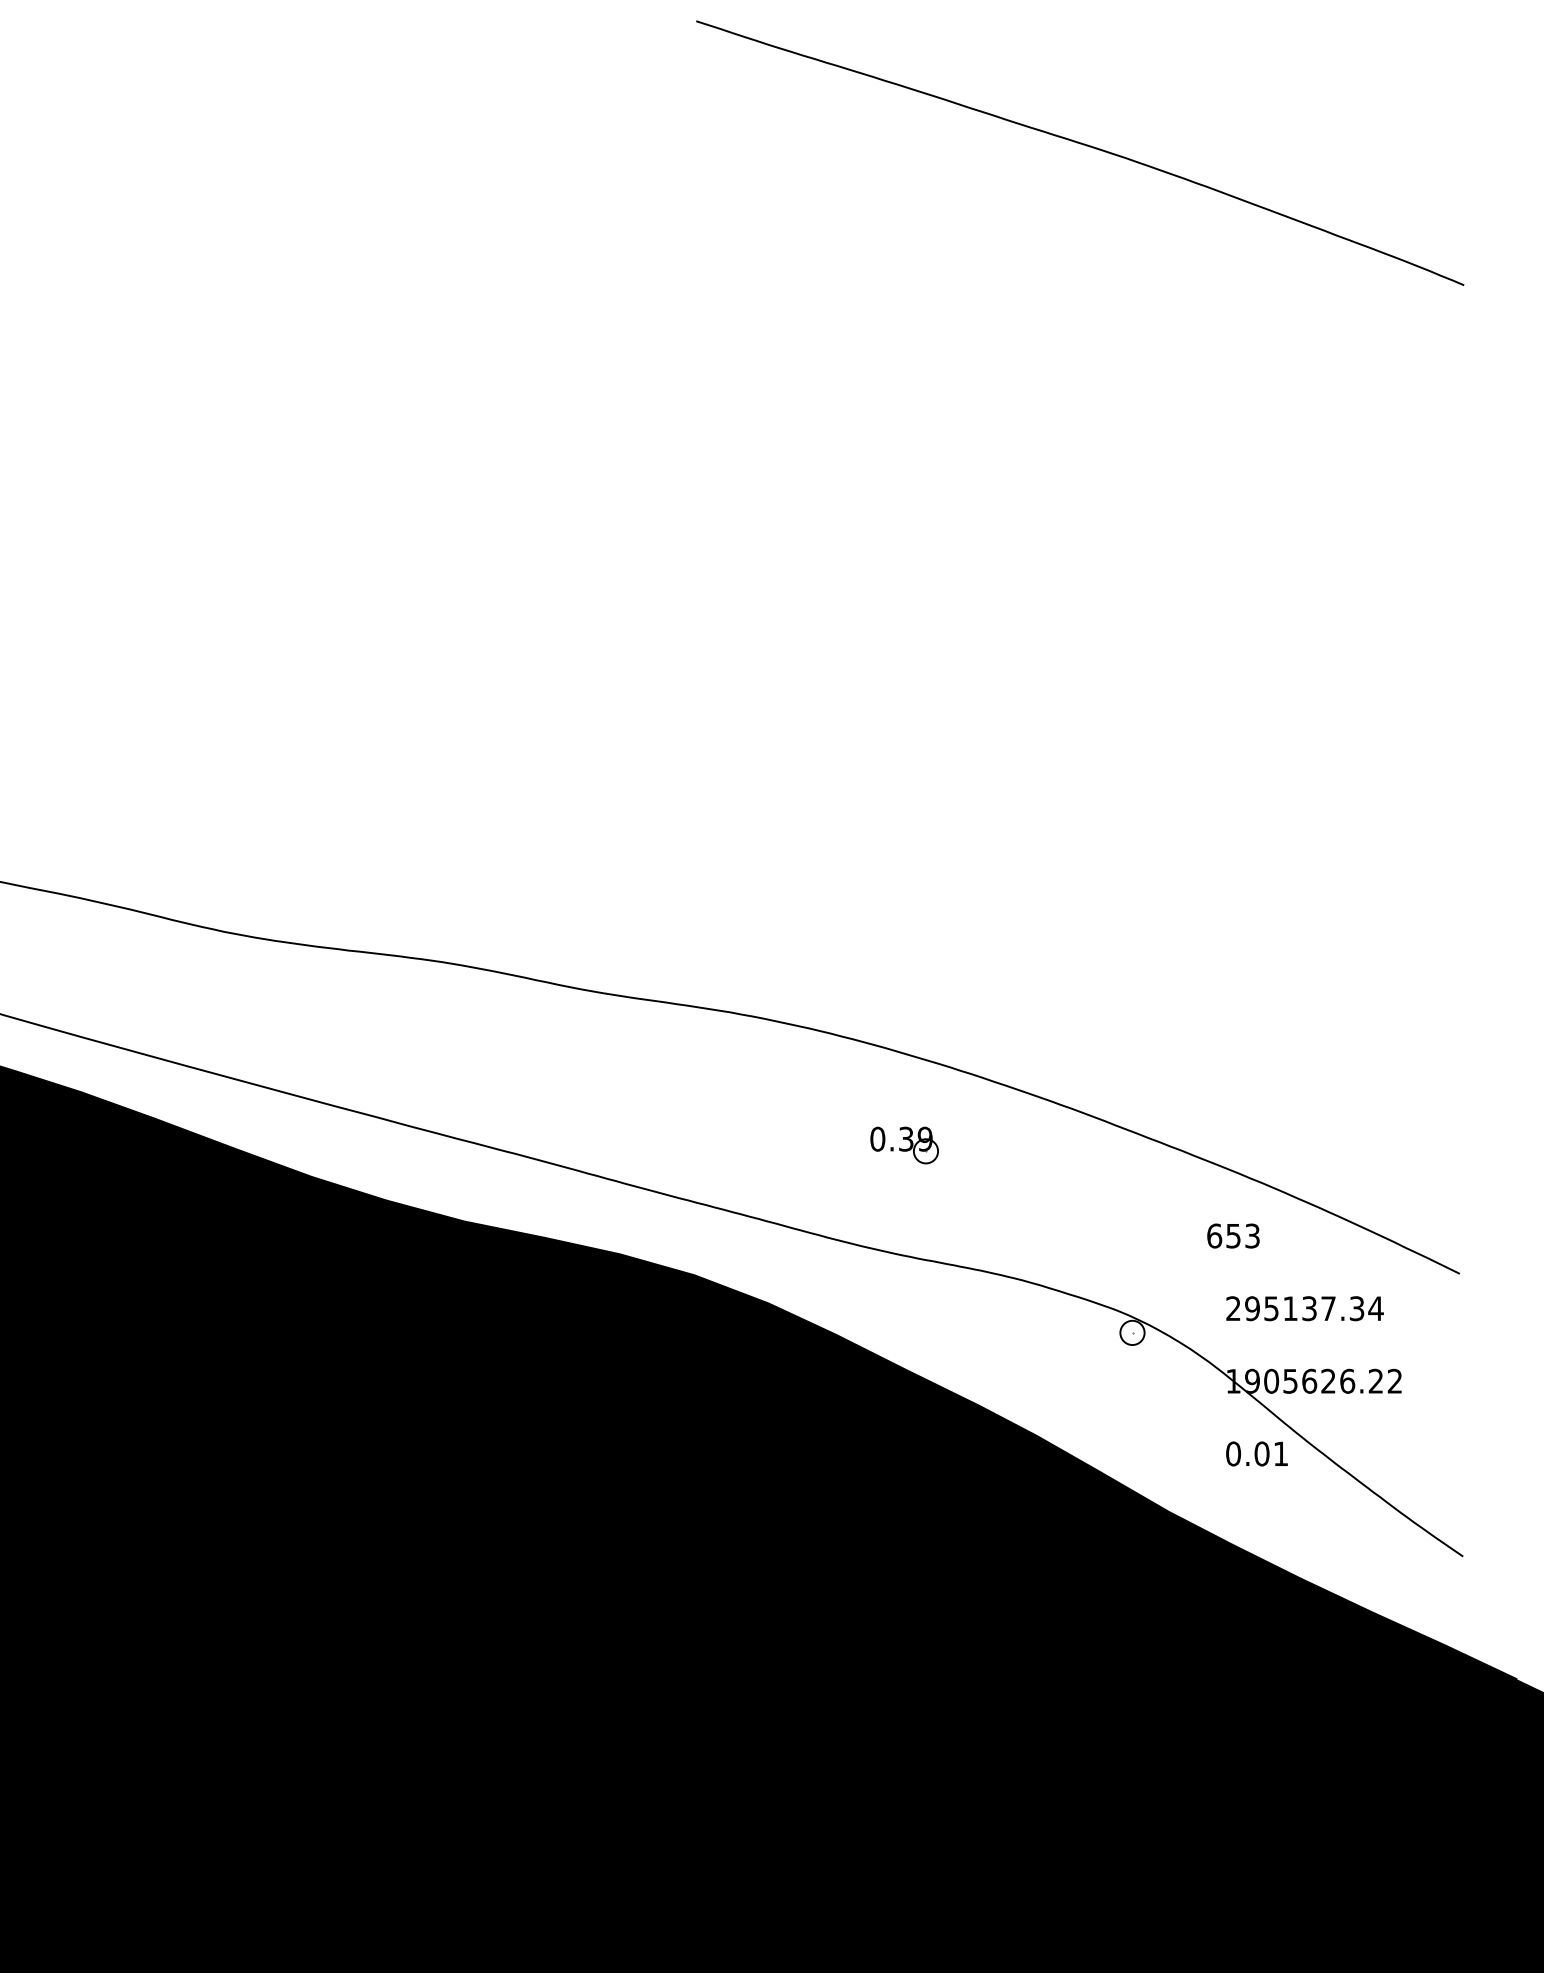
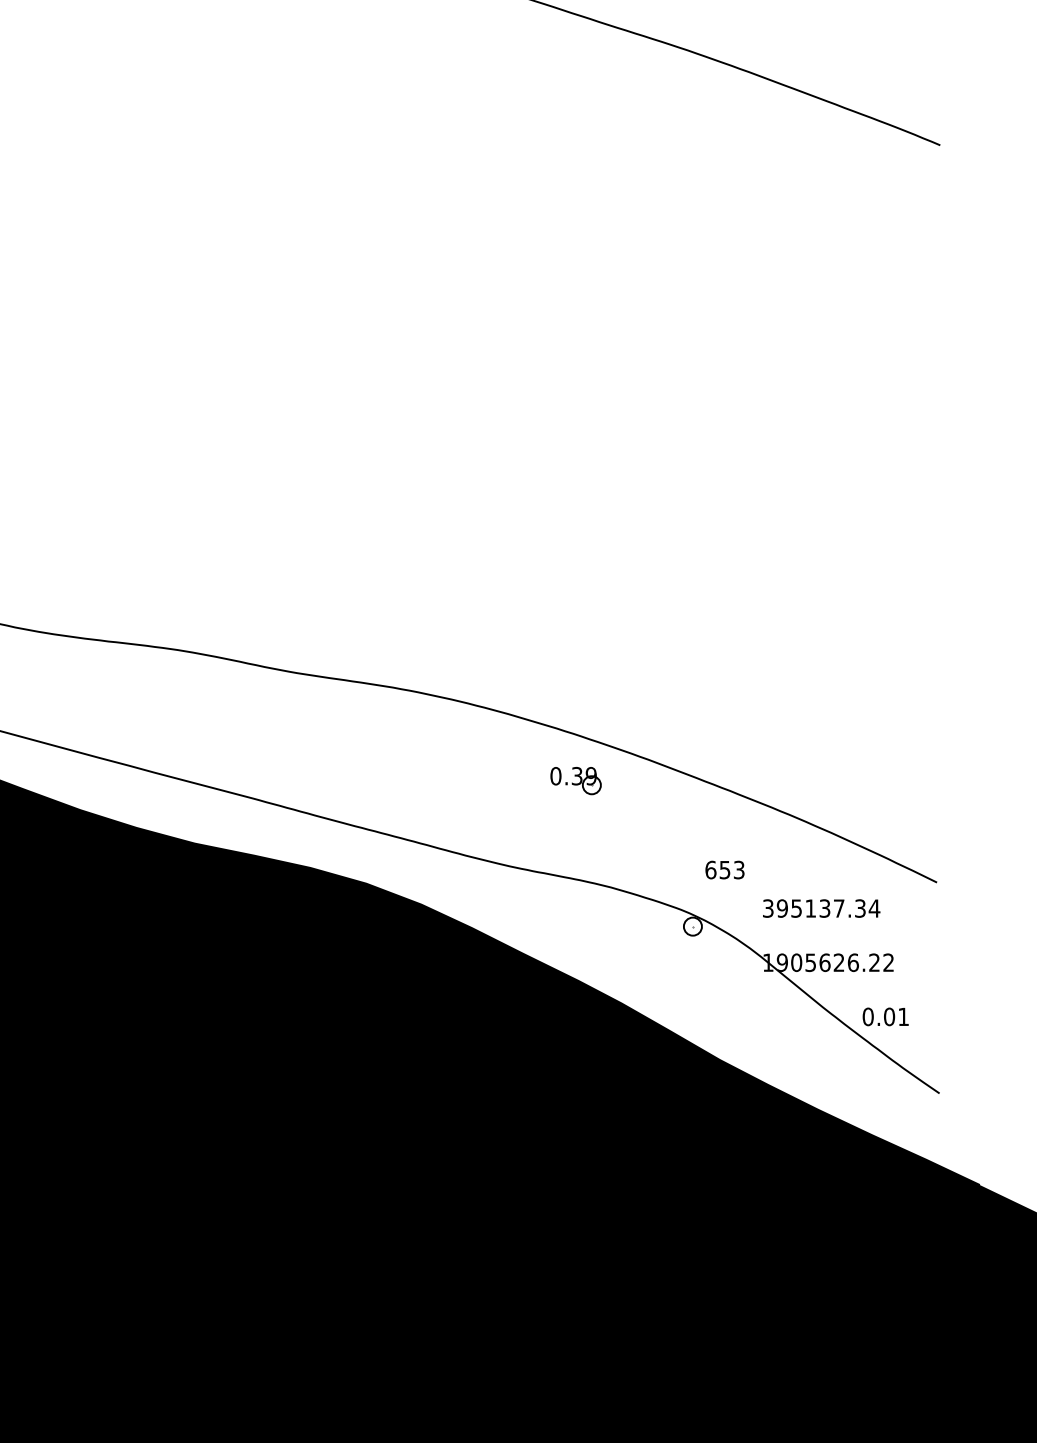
part: (904, 1145) -> (575, 780), moved
text: (1233, 1235) -> (725, 869), moved
text: (1233, 1308) -> (768, 908), 295137.34 -> 395137.34
text: (1256, 1453) -> (885, 1016), moved

